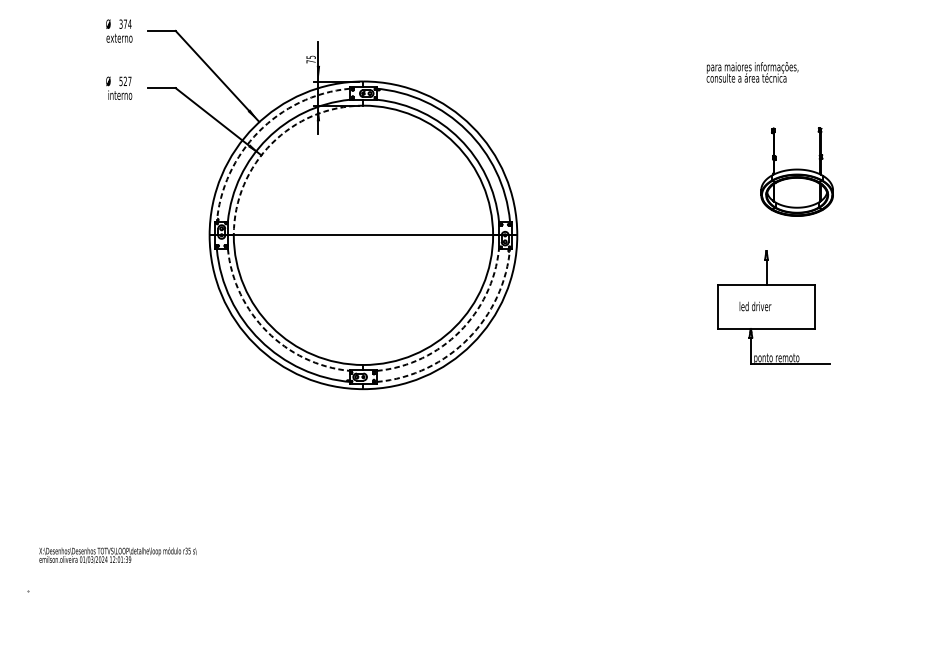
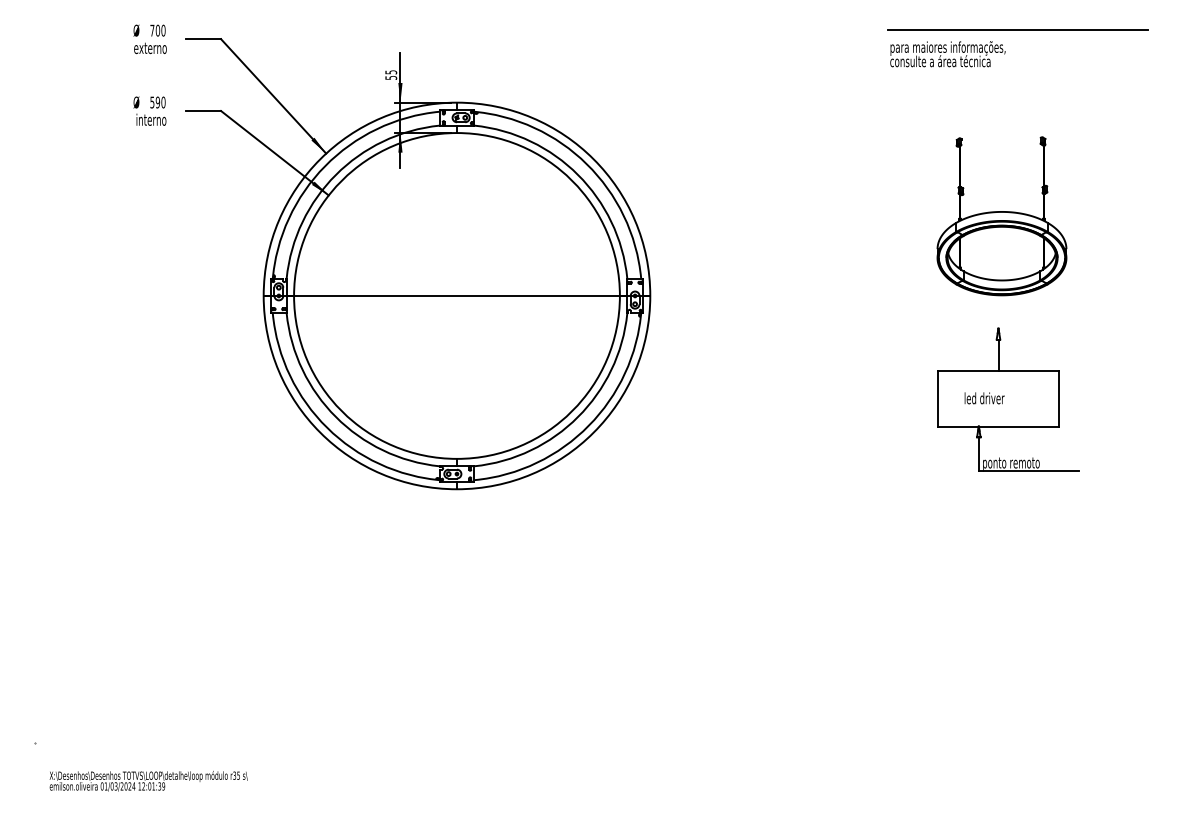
text: (125, 24) -> (157, 30), 374 -> 700
line: (809, 24) -> (1017, 30), added
text: (311, 61) -> (391, 77), 75 -> 55
text: (752, 72) -> (947, 54), moved
text: (127, 81) -> (160, 102), 527 -> 590
arc: (258, 132) -> (325, 166), dashed -> solid
arc: (271, 143) -> (341, 180), dashed -> solid
part: (796, 172) -> (1001, 216), size x1.43
part: (774, 307) -> (1008, 399), moved
arc: (266, 332) -> (335, 417), dashed -> solid
arc: (460, 332) -> (578, 417), dashed -> solid
arc: (468, 338) -> (588, 425), dashed -> solid
text: (117, 555) -> (148, 781), moved

